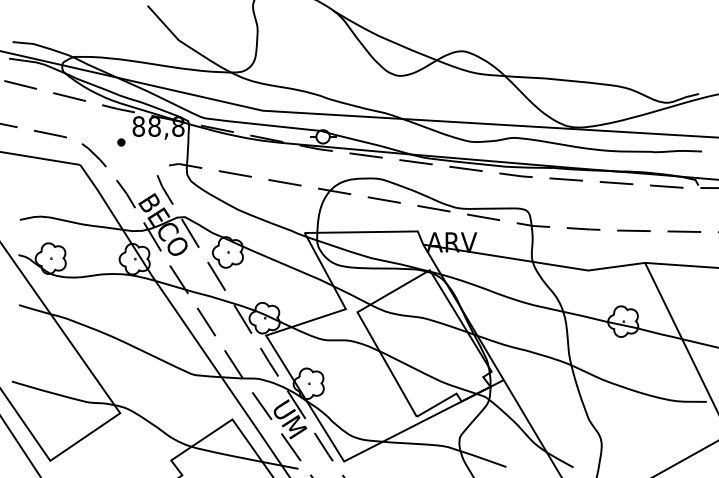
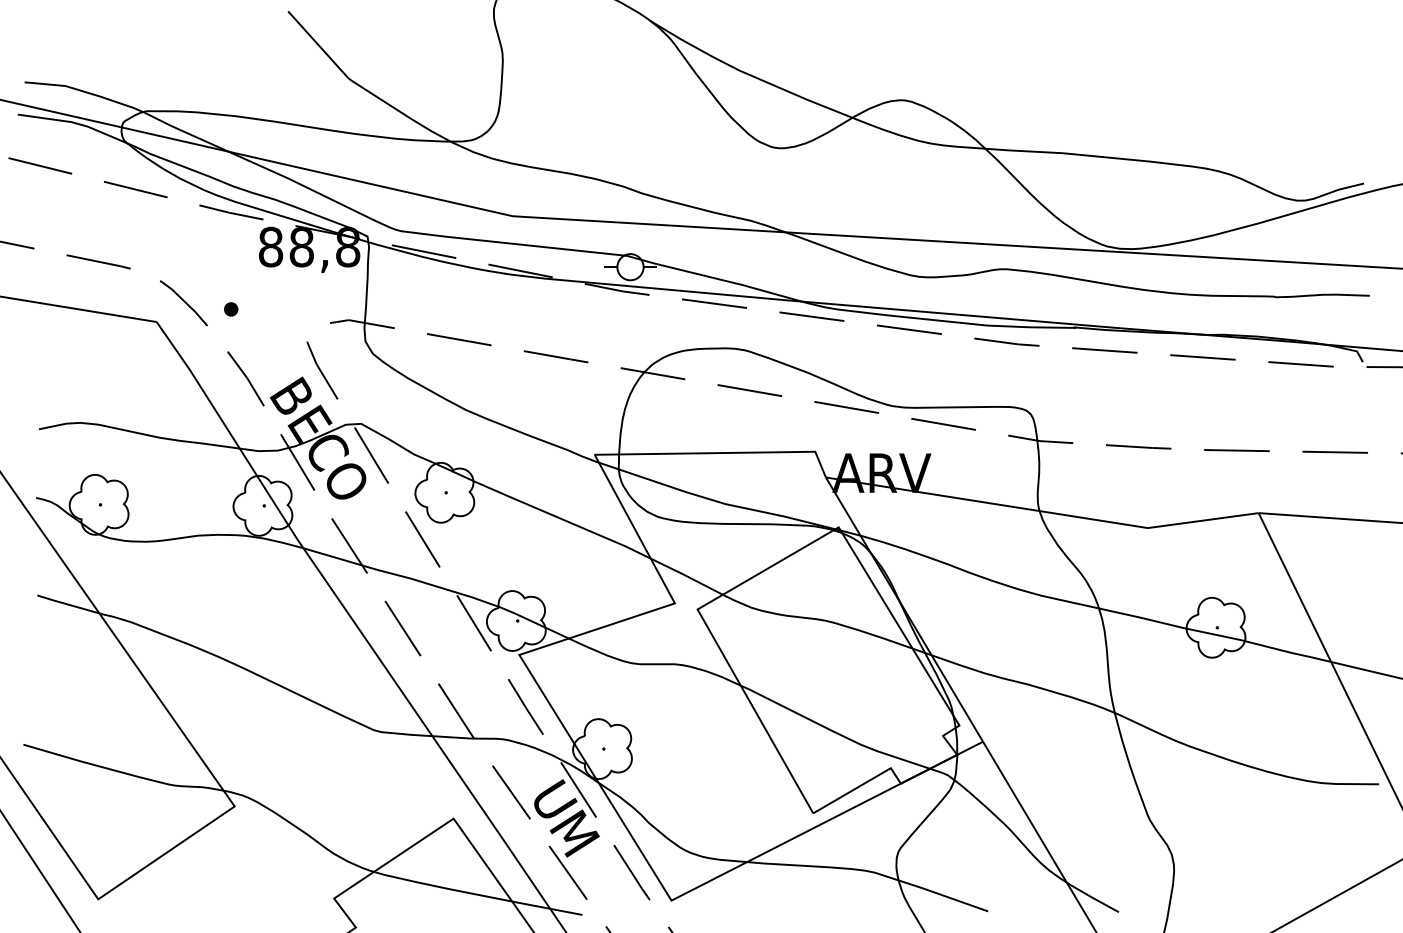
part: (121, 142) -> (231, 309), moved

